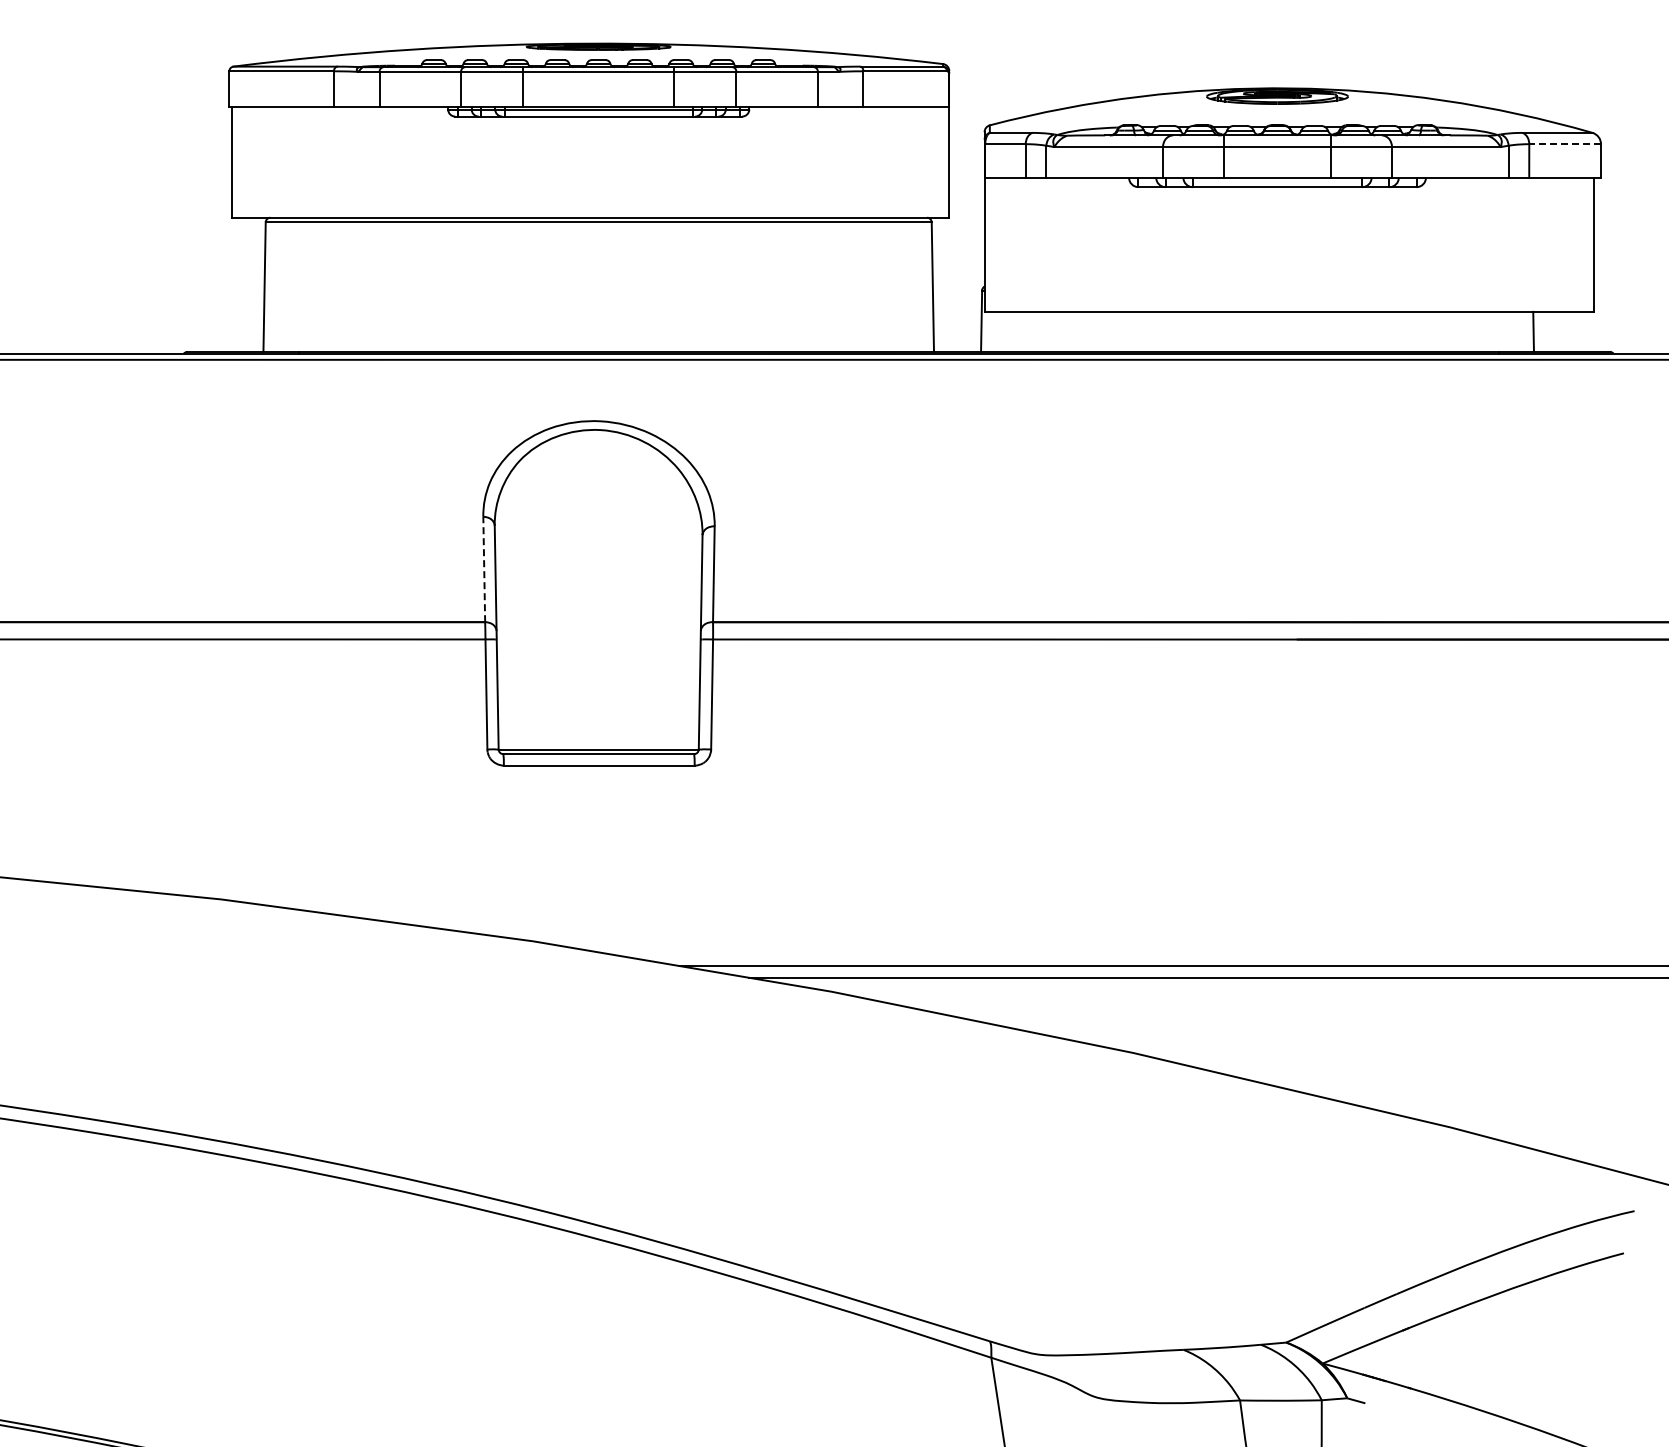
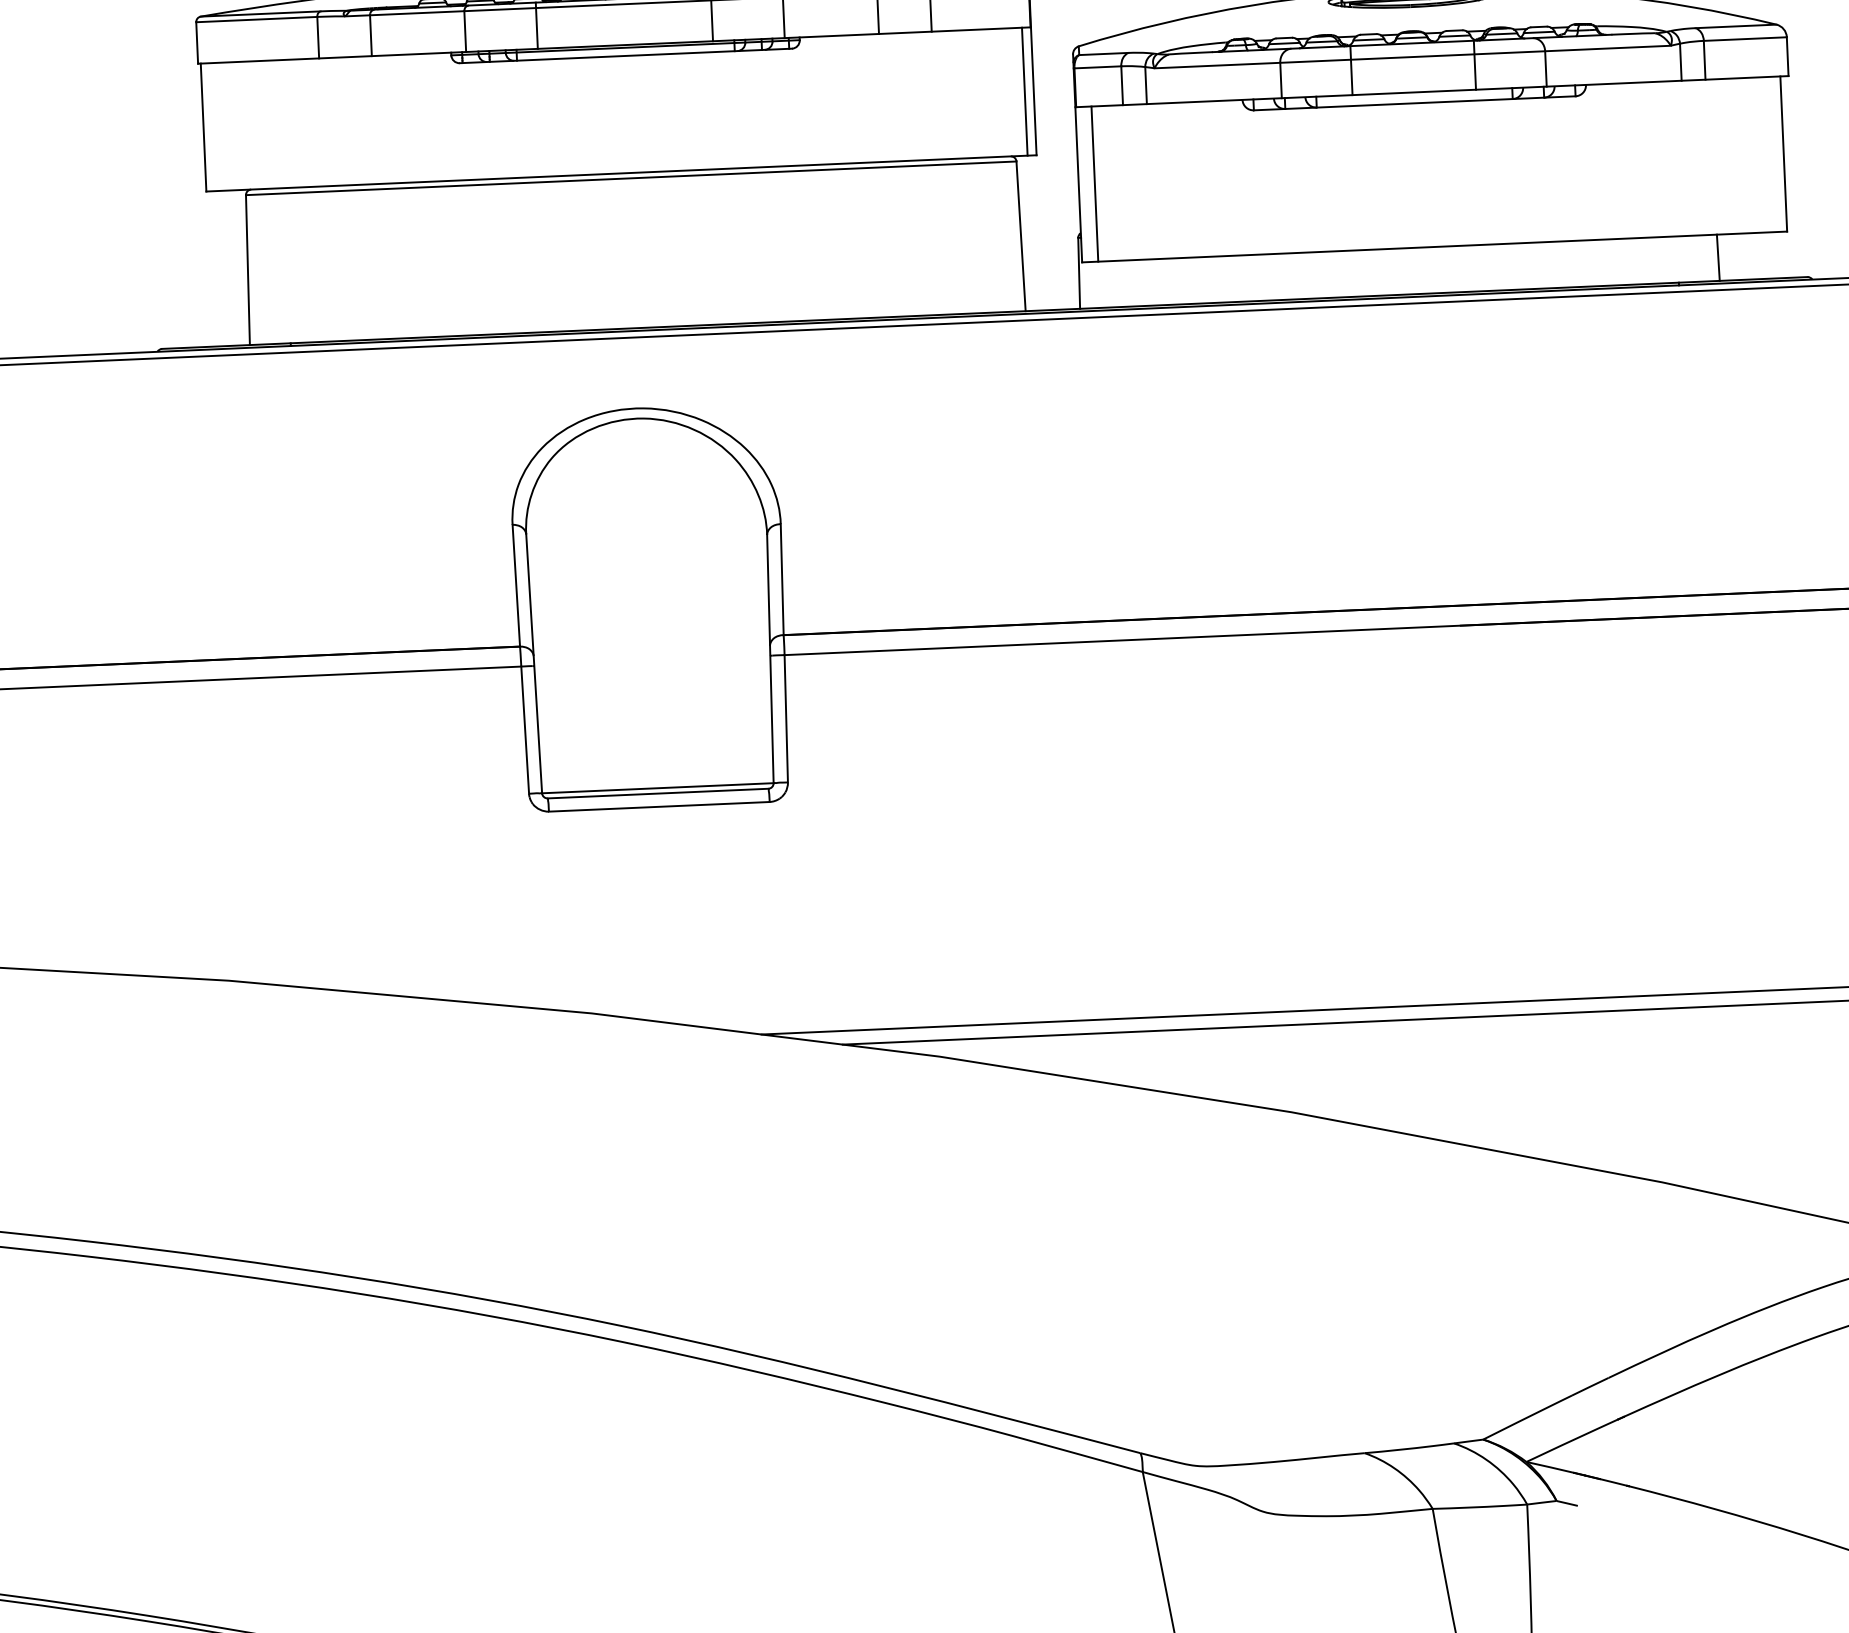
line: (1565, 144) -> (1745, 39), dashed -> solid
line: (941, 162) -> (1024, 91), added
line: (998, 244) -> (1094, 183), added
line: (484, 569) -> (516, 585), dashed -> solid

